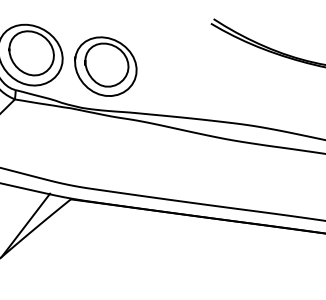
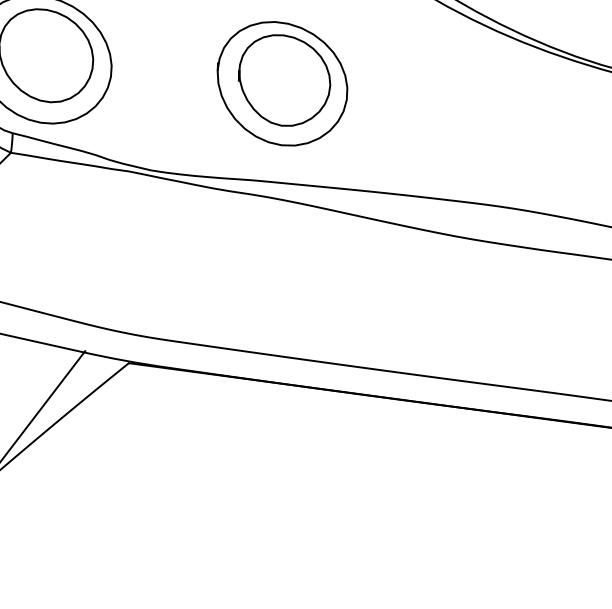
part: (105, 66) -> (281, 83), moved

